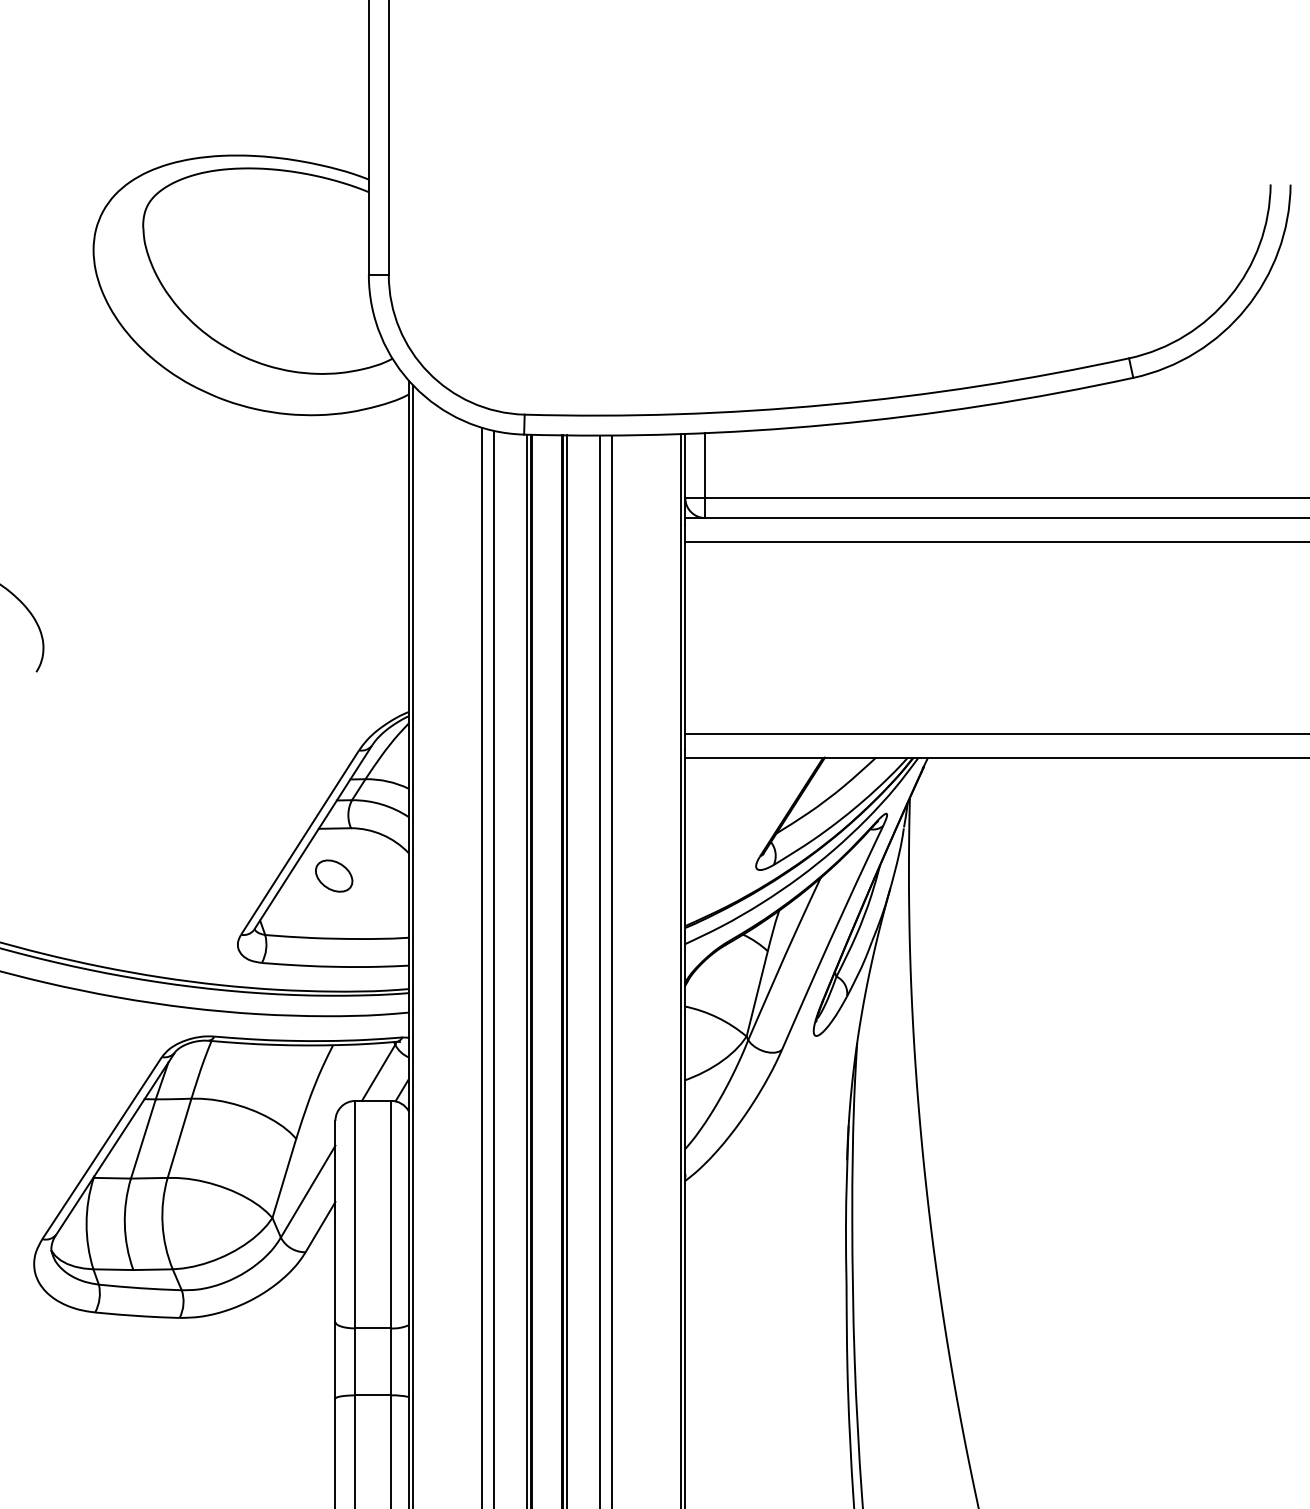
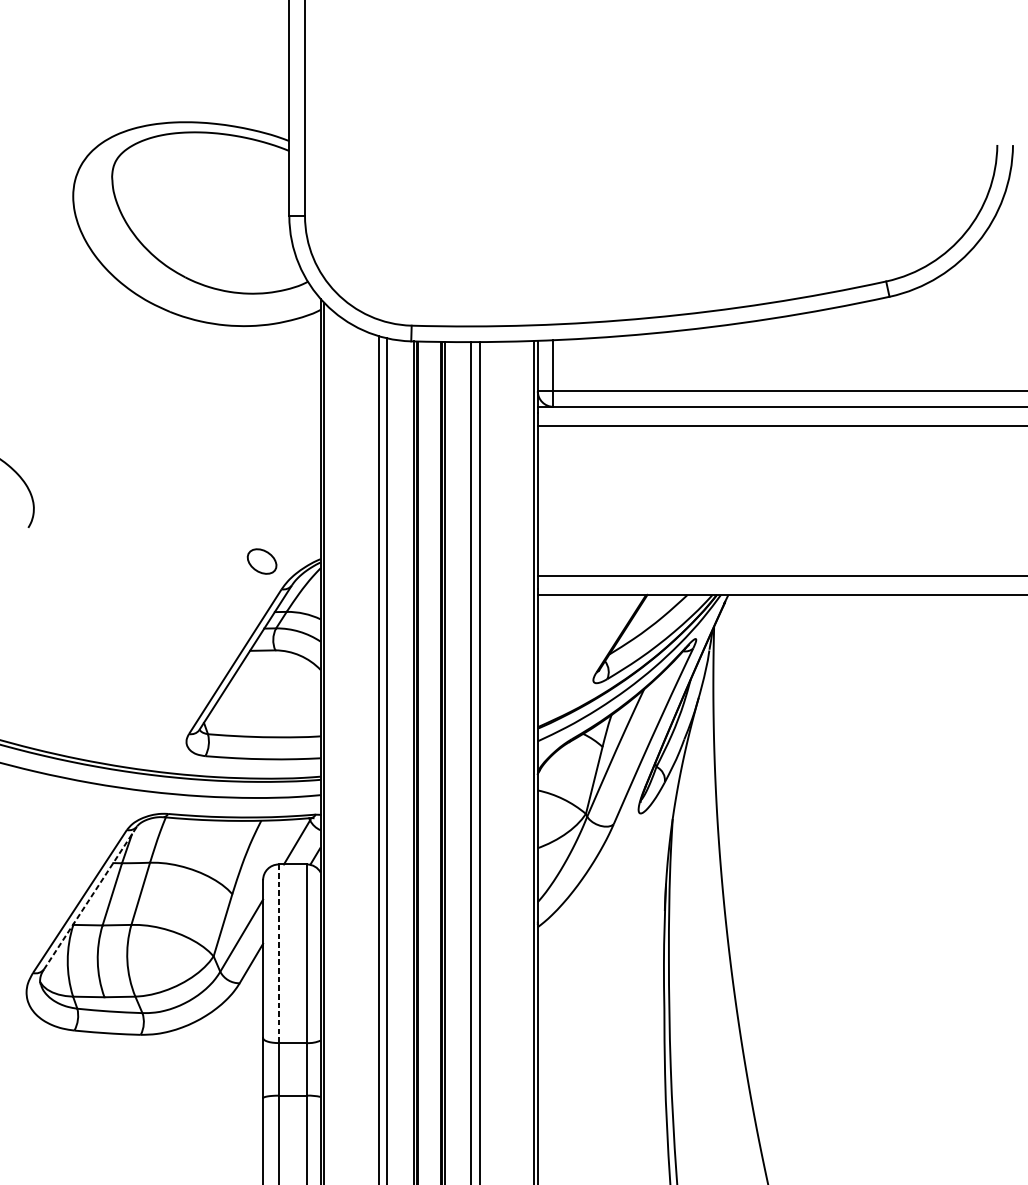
part: (334, 875) -> (262, 561), moved
line: (116, 1142) -> (91, 897), solid -> dashed
line: (355, 1214) -> (278, 953), solid -> dashed

